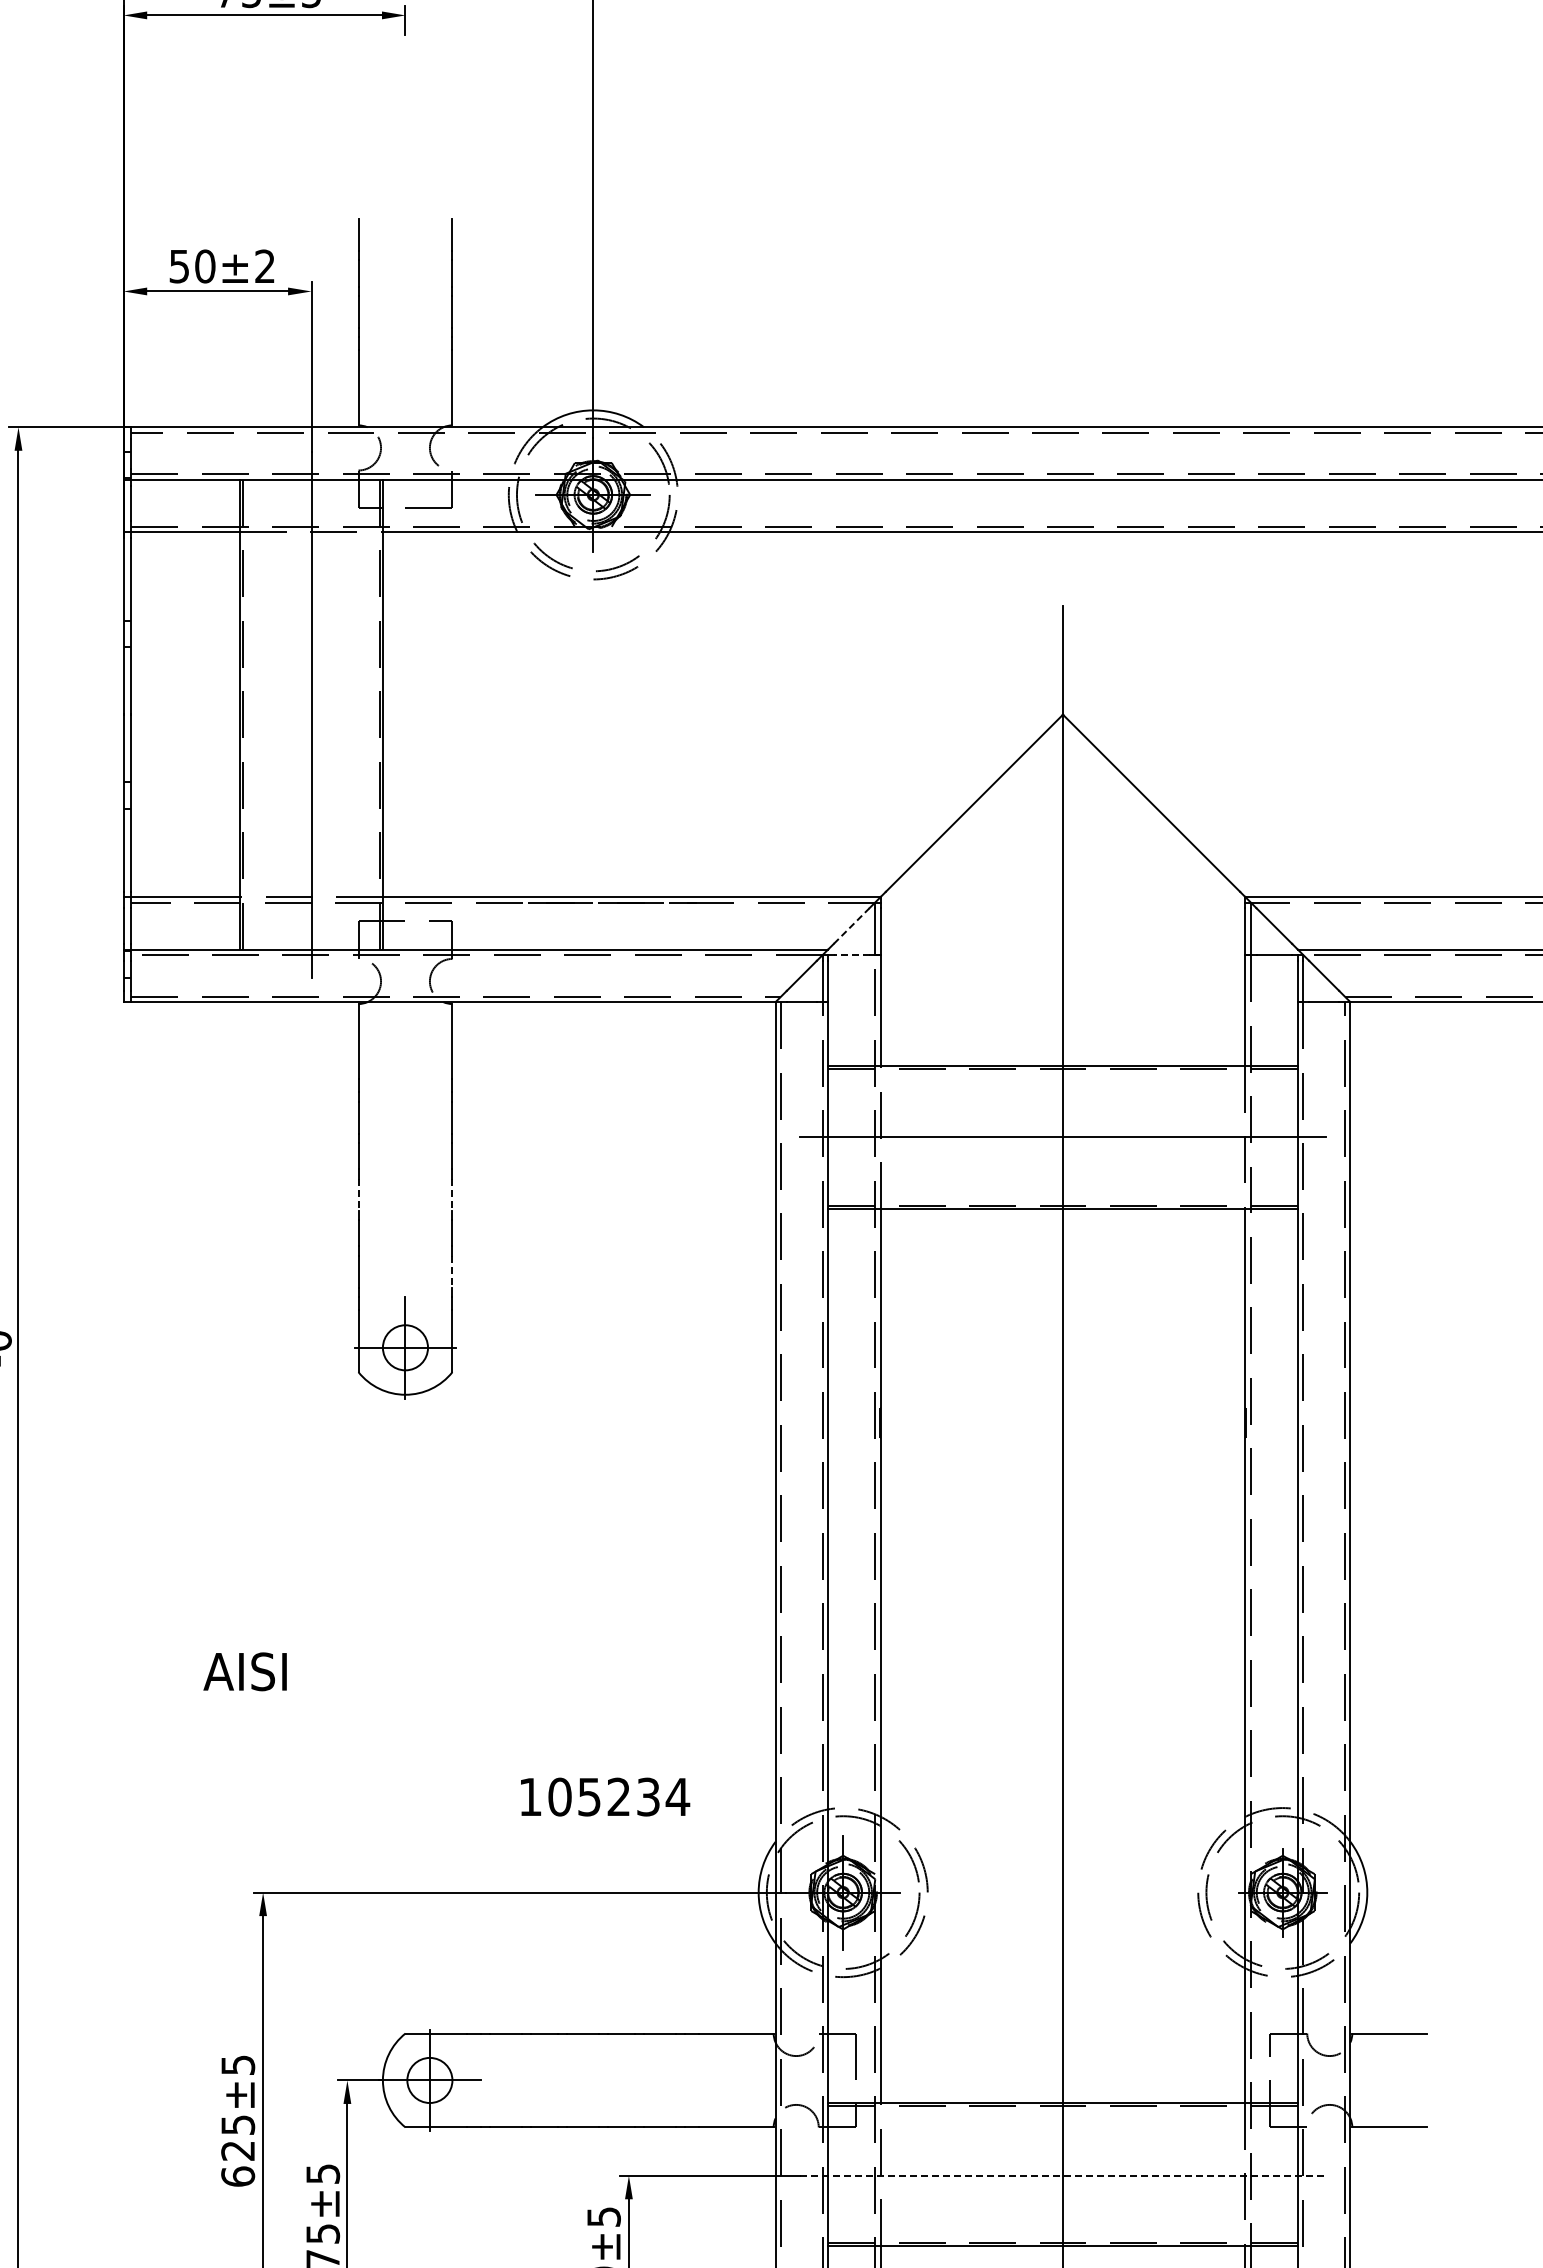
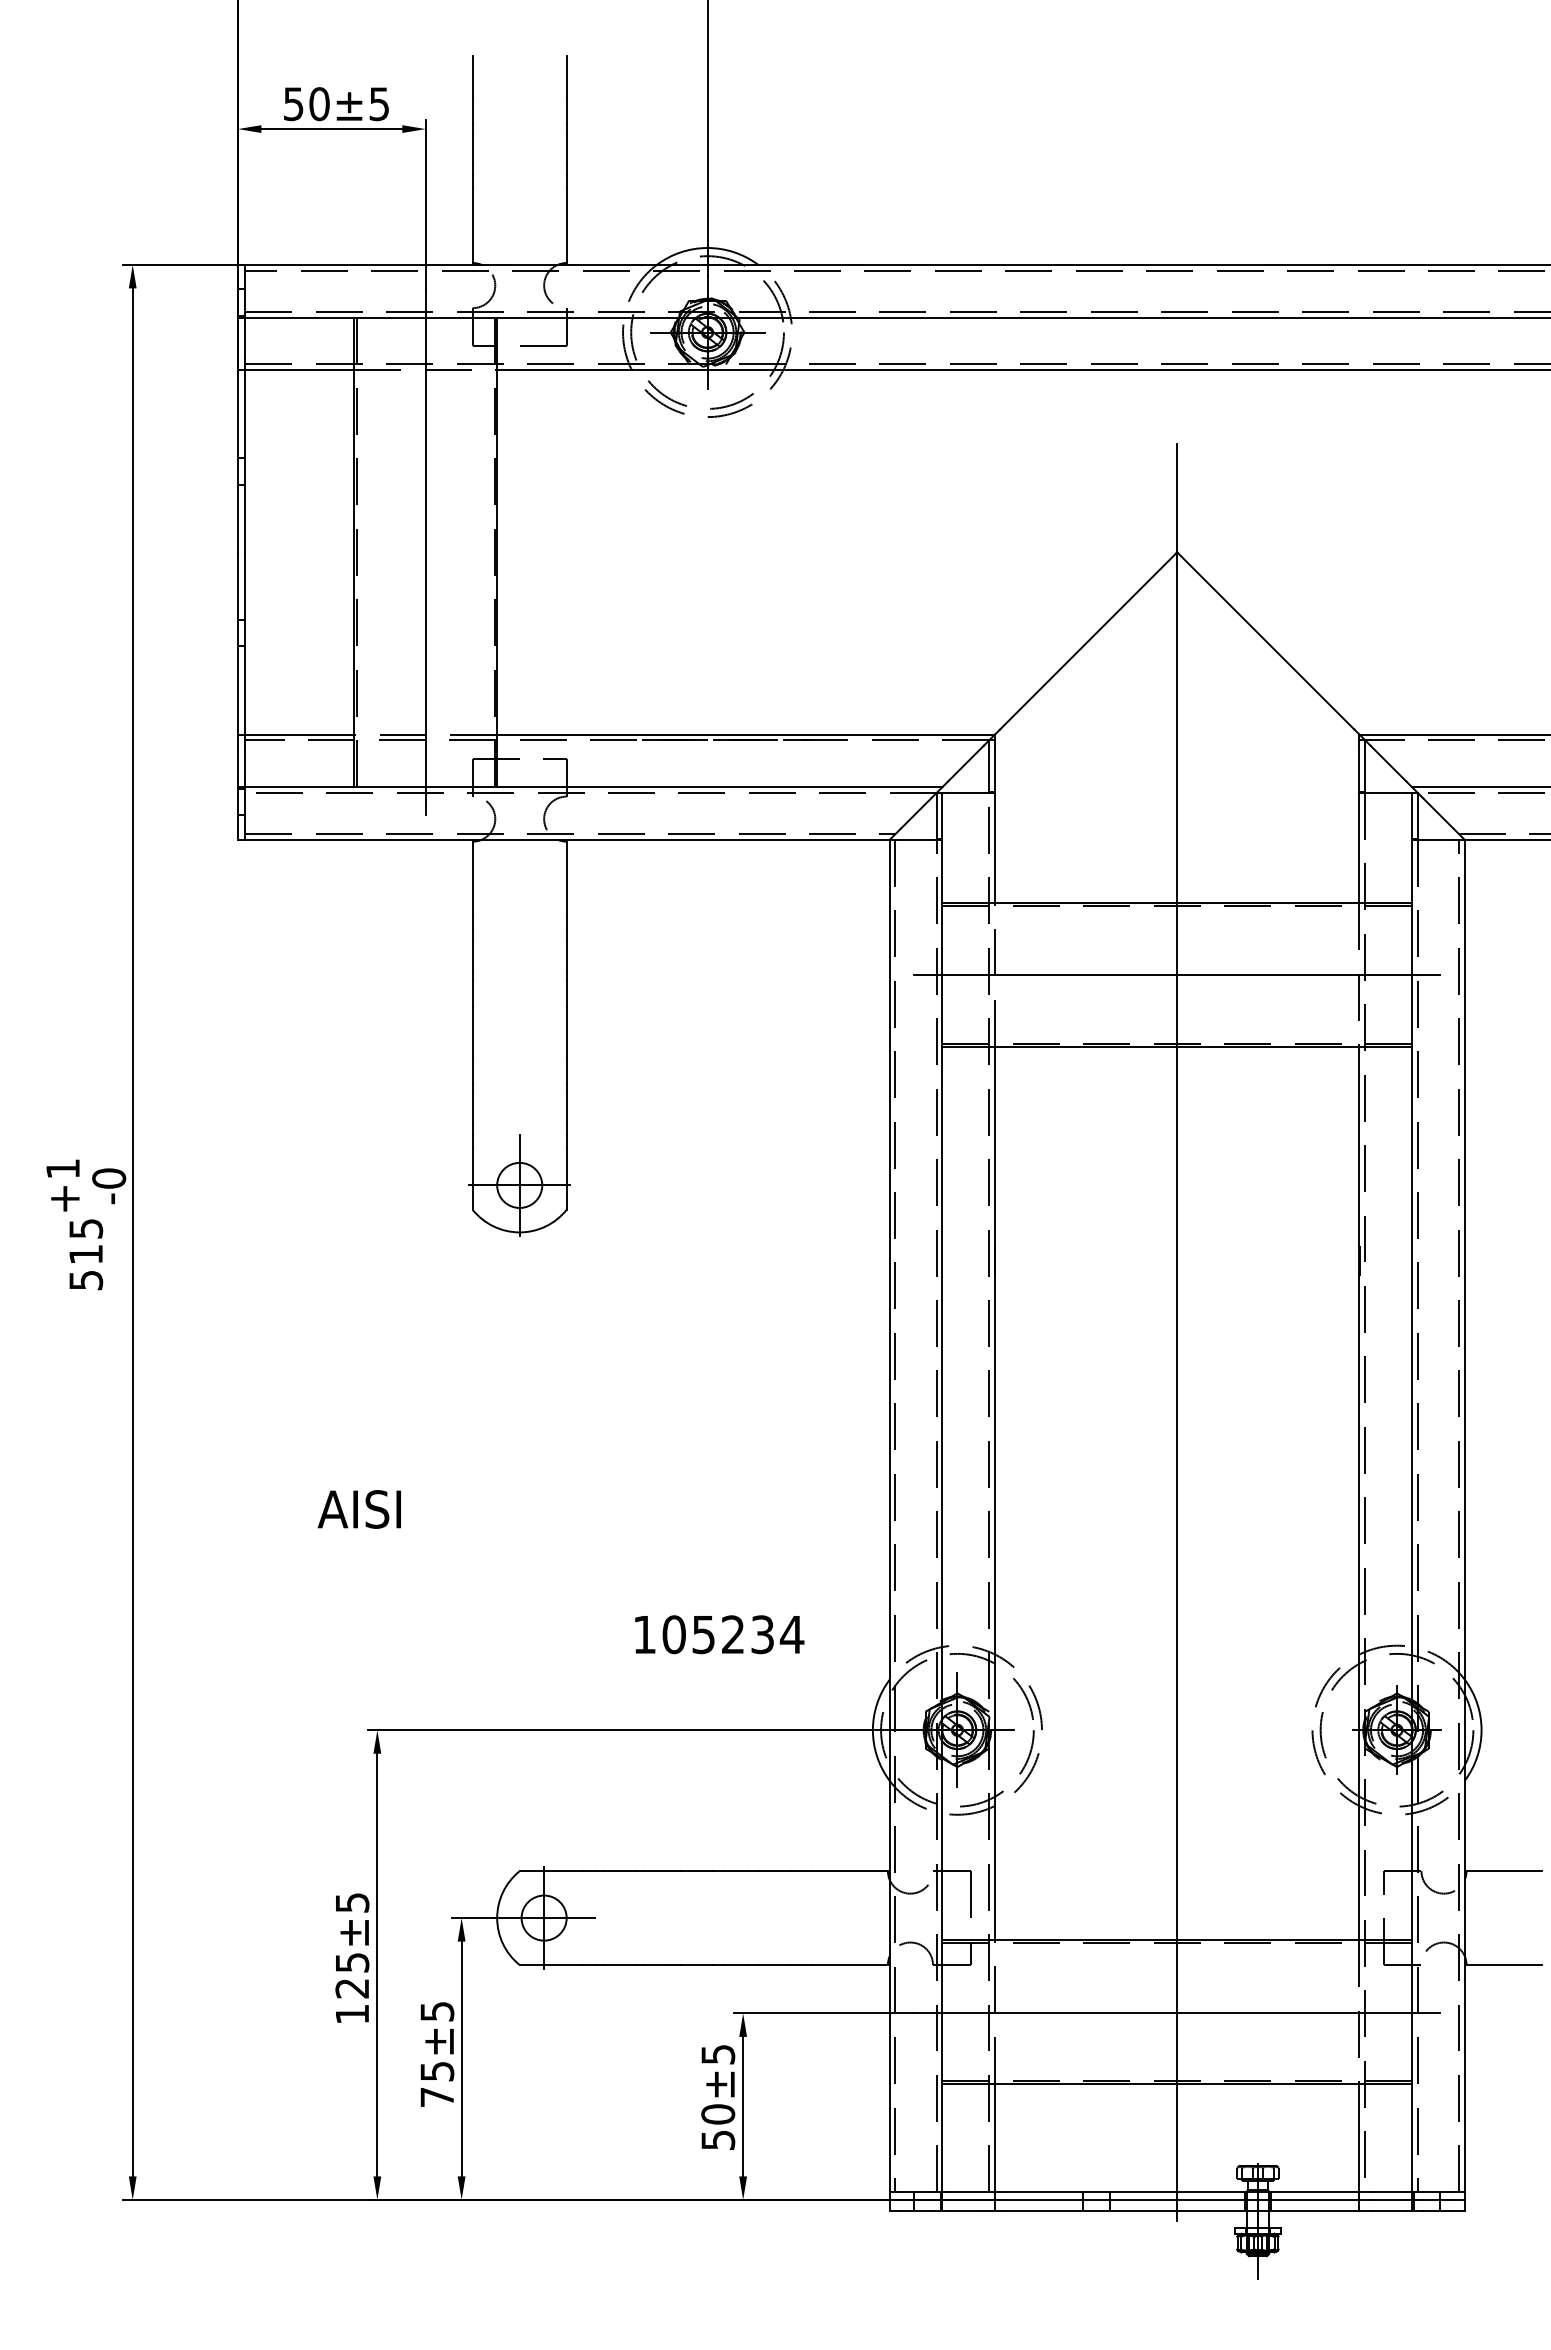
text: (264, 266) -> (378, 104), ±2 -> ±5
line: (852, 925) -> (966, 763), dashed -> solid
line: (851, 954) -> (965, 792), dashed -> solid
line: (358, 1194) -> (472, 1032), dashed -> solid
line: (452, 1194) -> (566, 1032), dashed -> solid
line: (452, 1271) -> (566, 1109), dashed -> solid
line: (1063, 2175) -> (1177, 2013), dashed -> solid
text: (238, 2176) -> (352, 2014), 625 -> 125

